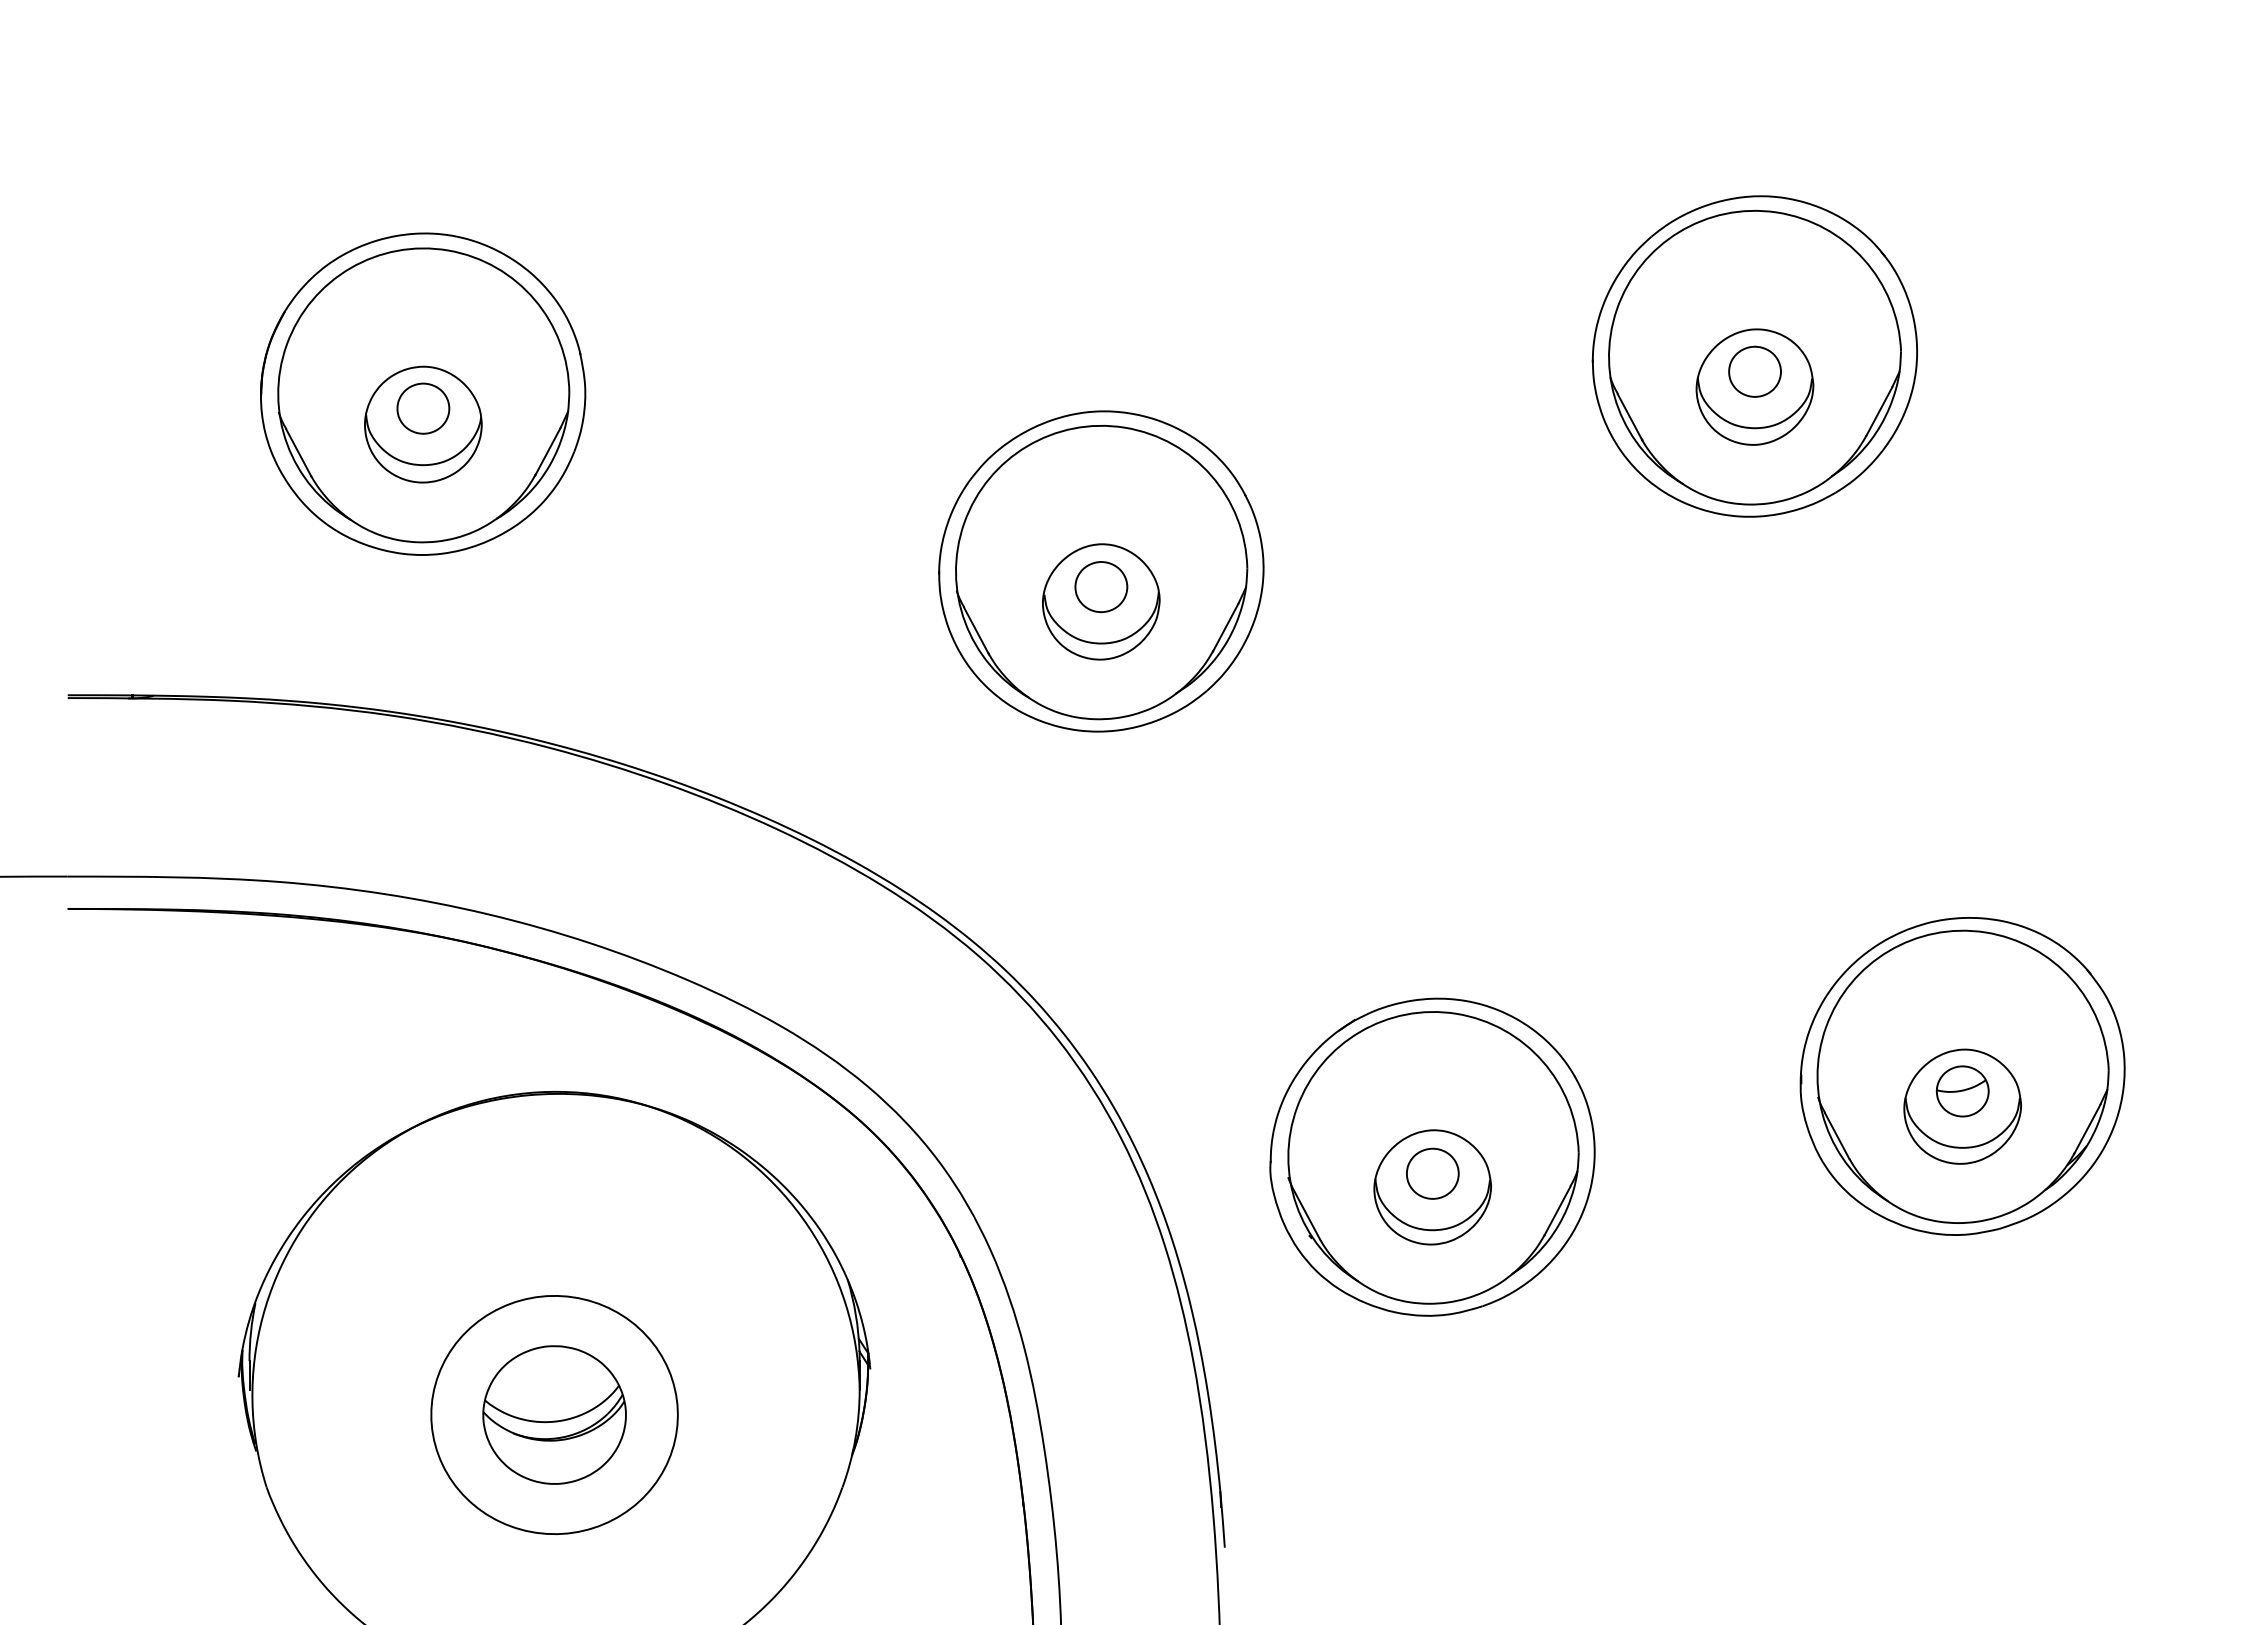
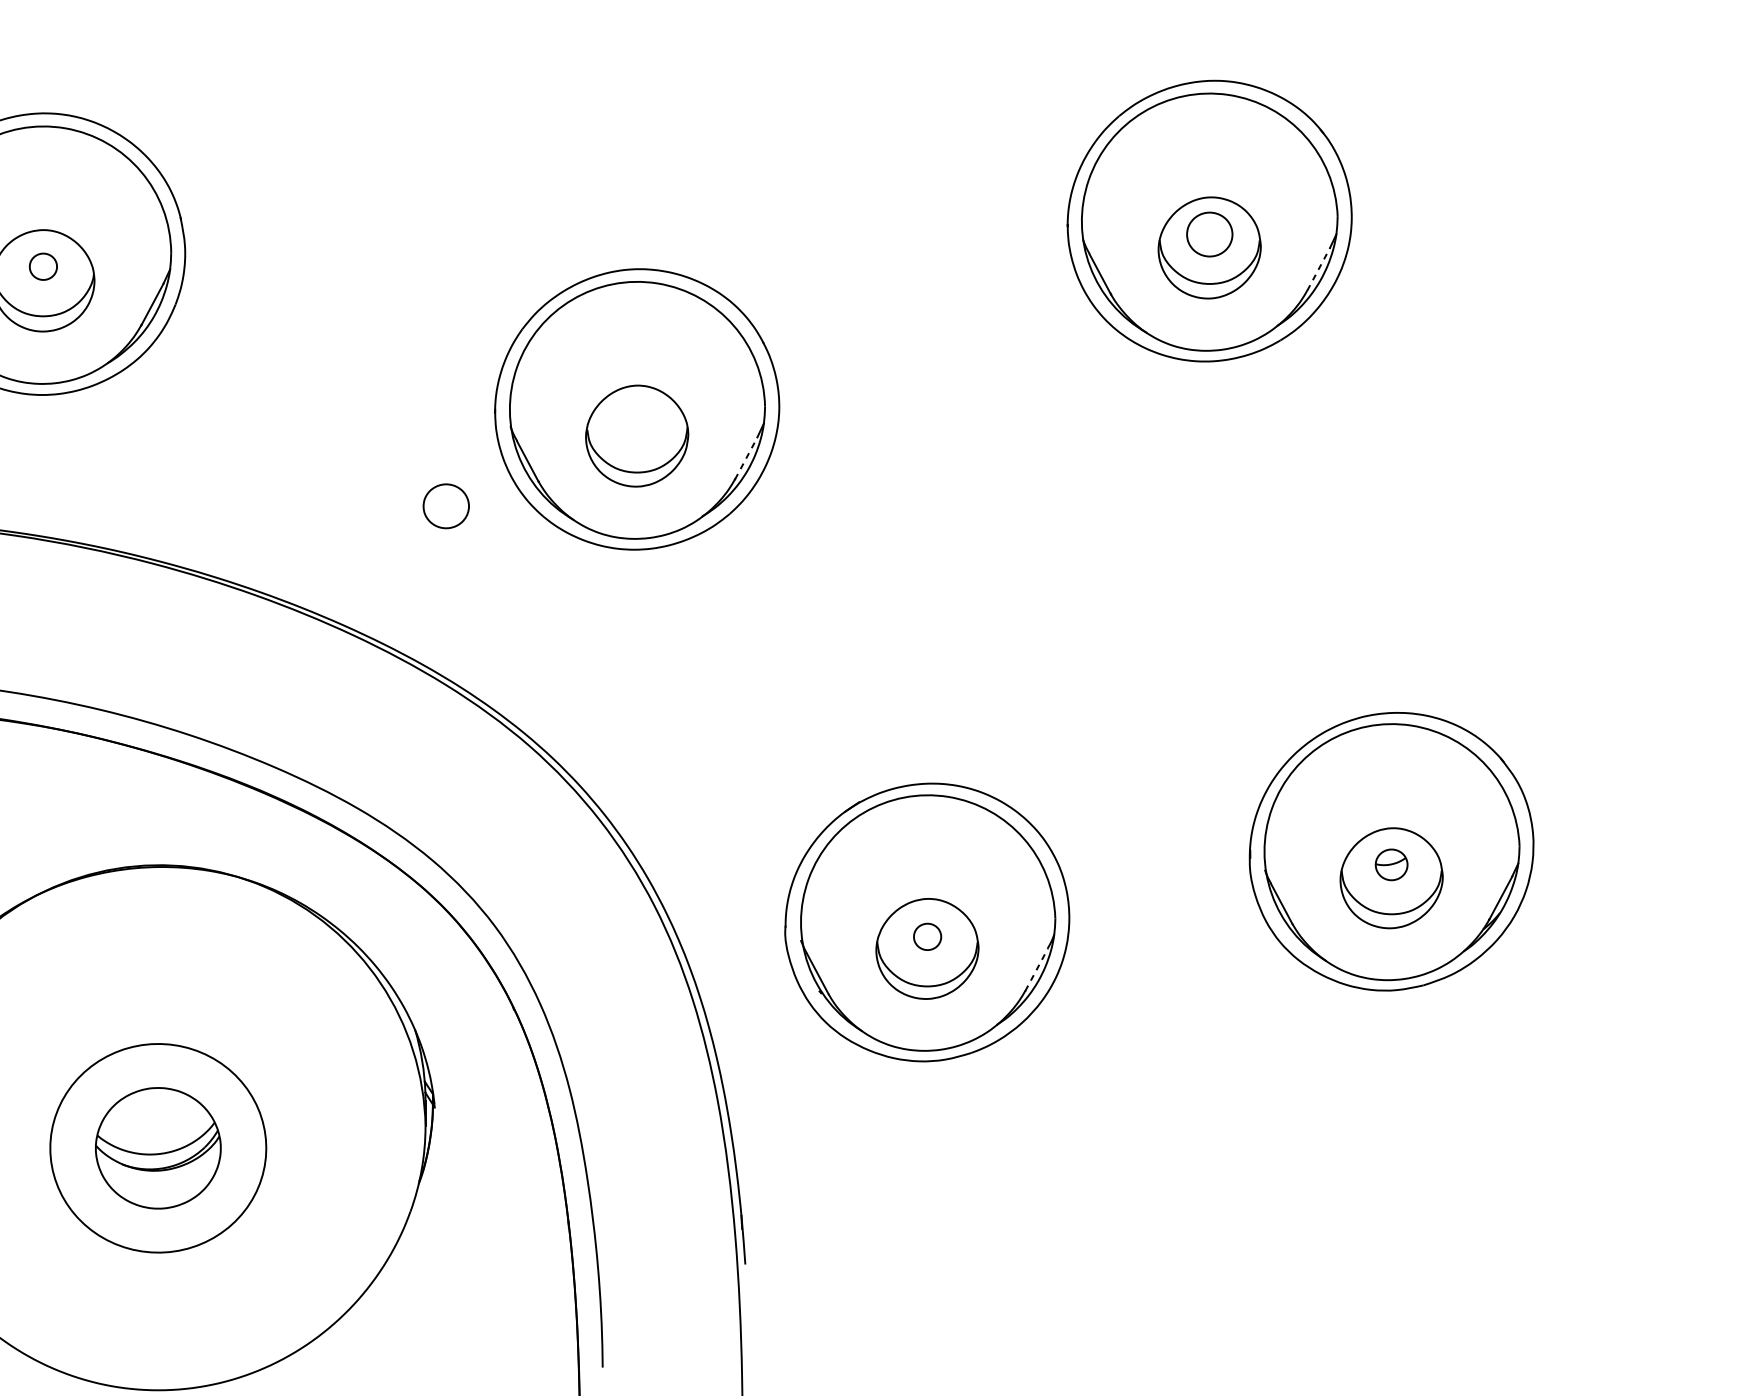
part: (423, 408) -> (43, 266), size x0.6
line: (1879, 411) -> (1318, 269), solid -> dashed
part: (1101, 587) -> (446, 506), moved
line: (1226, 626) -> (746, 457), solid -> dashed
part: (1962, 1091) -> (1391, 864), size x0.7
part: (1432, 1173) -> (927, 936), size x0.6
line: (1557, 1211) -> (1036, 970), solid -> dashed

